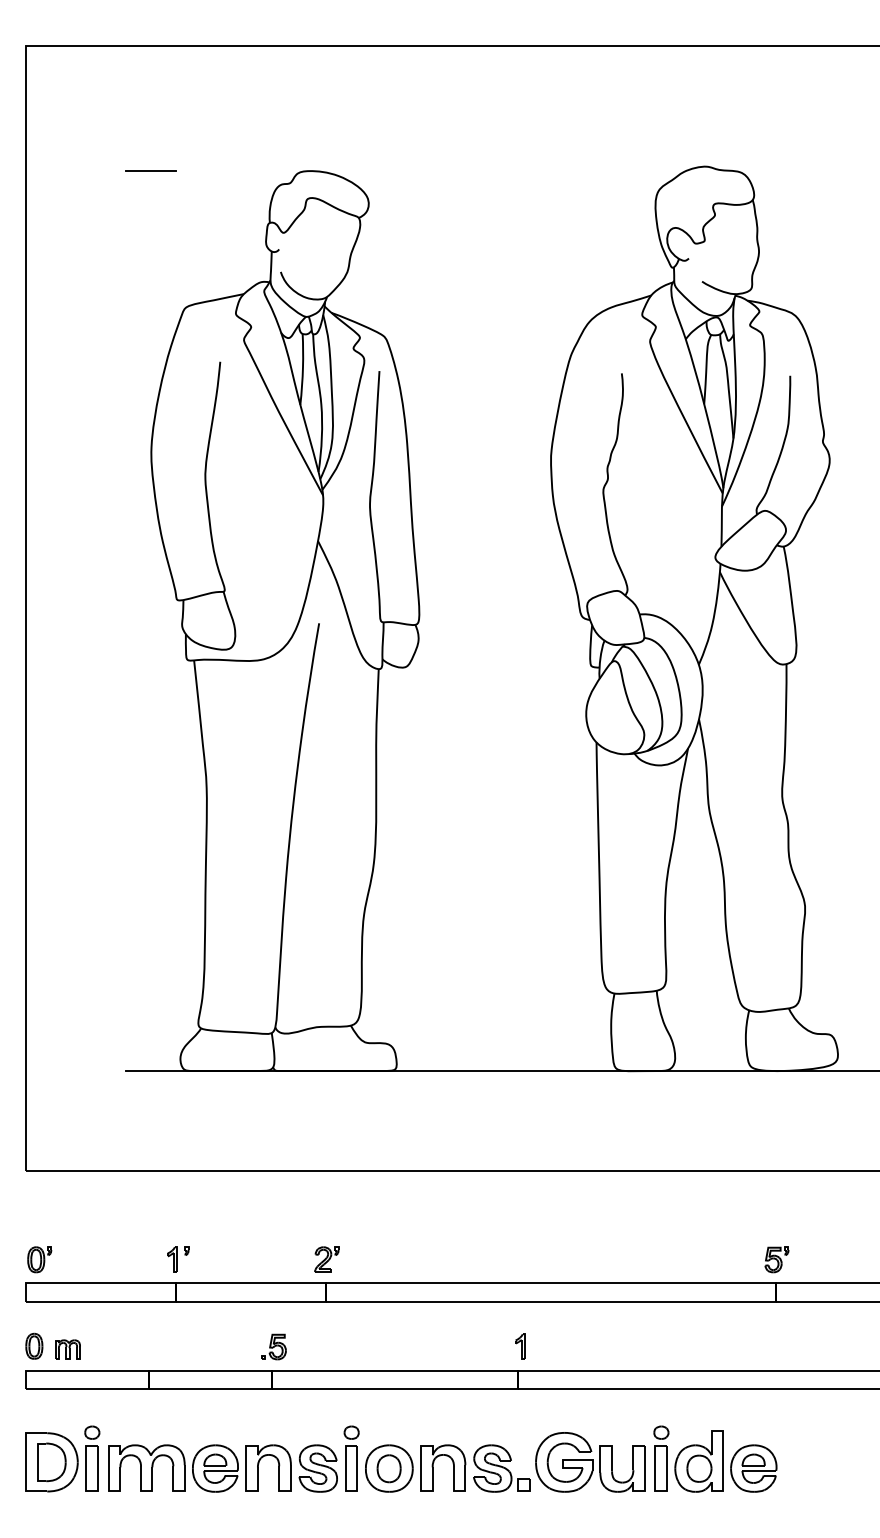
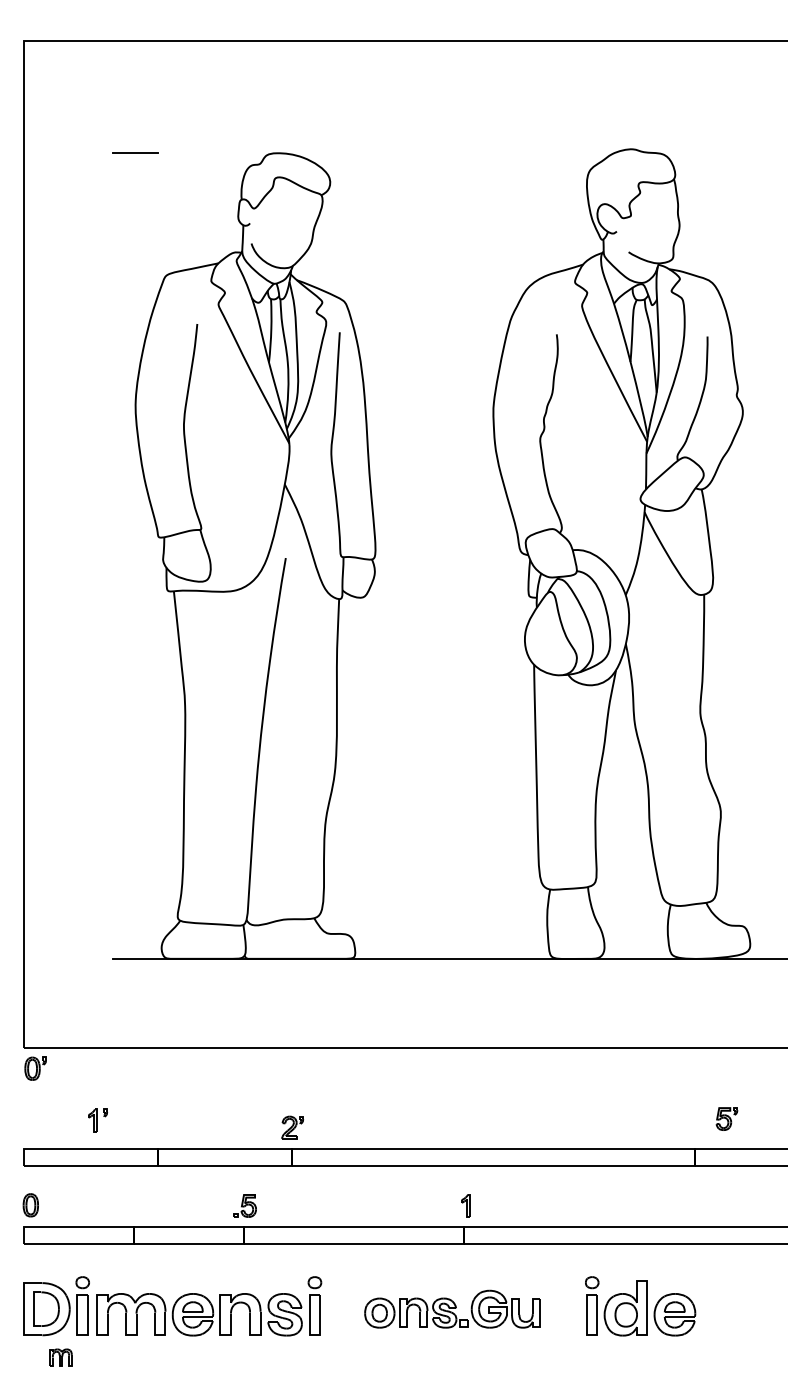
part: (39, 1259) -> (35, 1068), moved
part: (178, 1259) -> (98, 1120), moved
part: (776, 1259) -> (726, 1118), moved
part: (67, 1349) -> (60, 1357), moved
part: (505, 1462) -> (452, 1309), size x0.7

